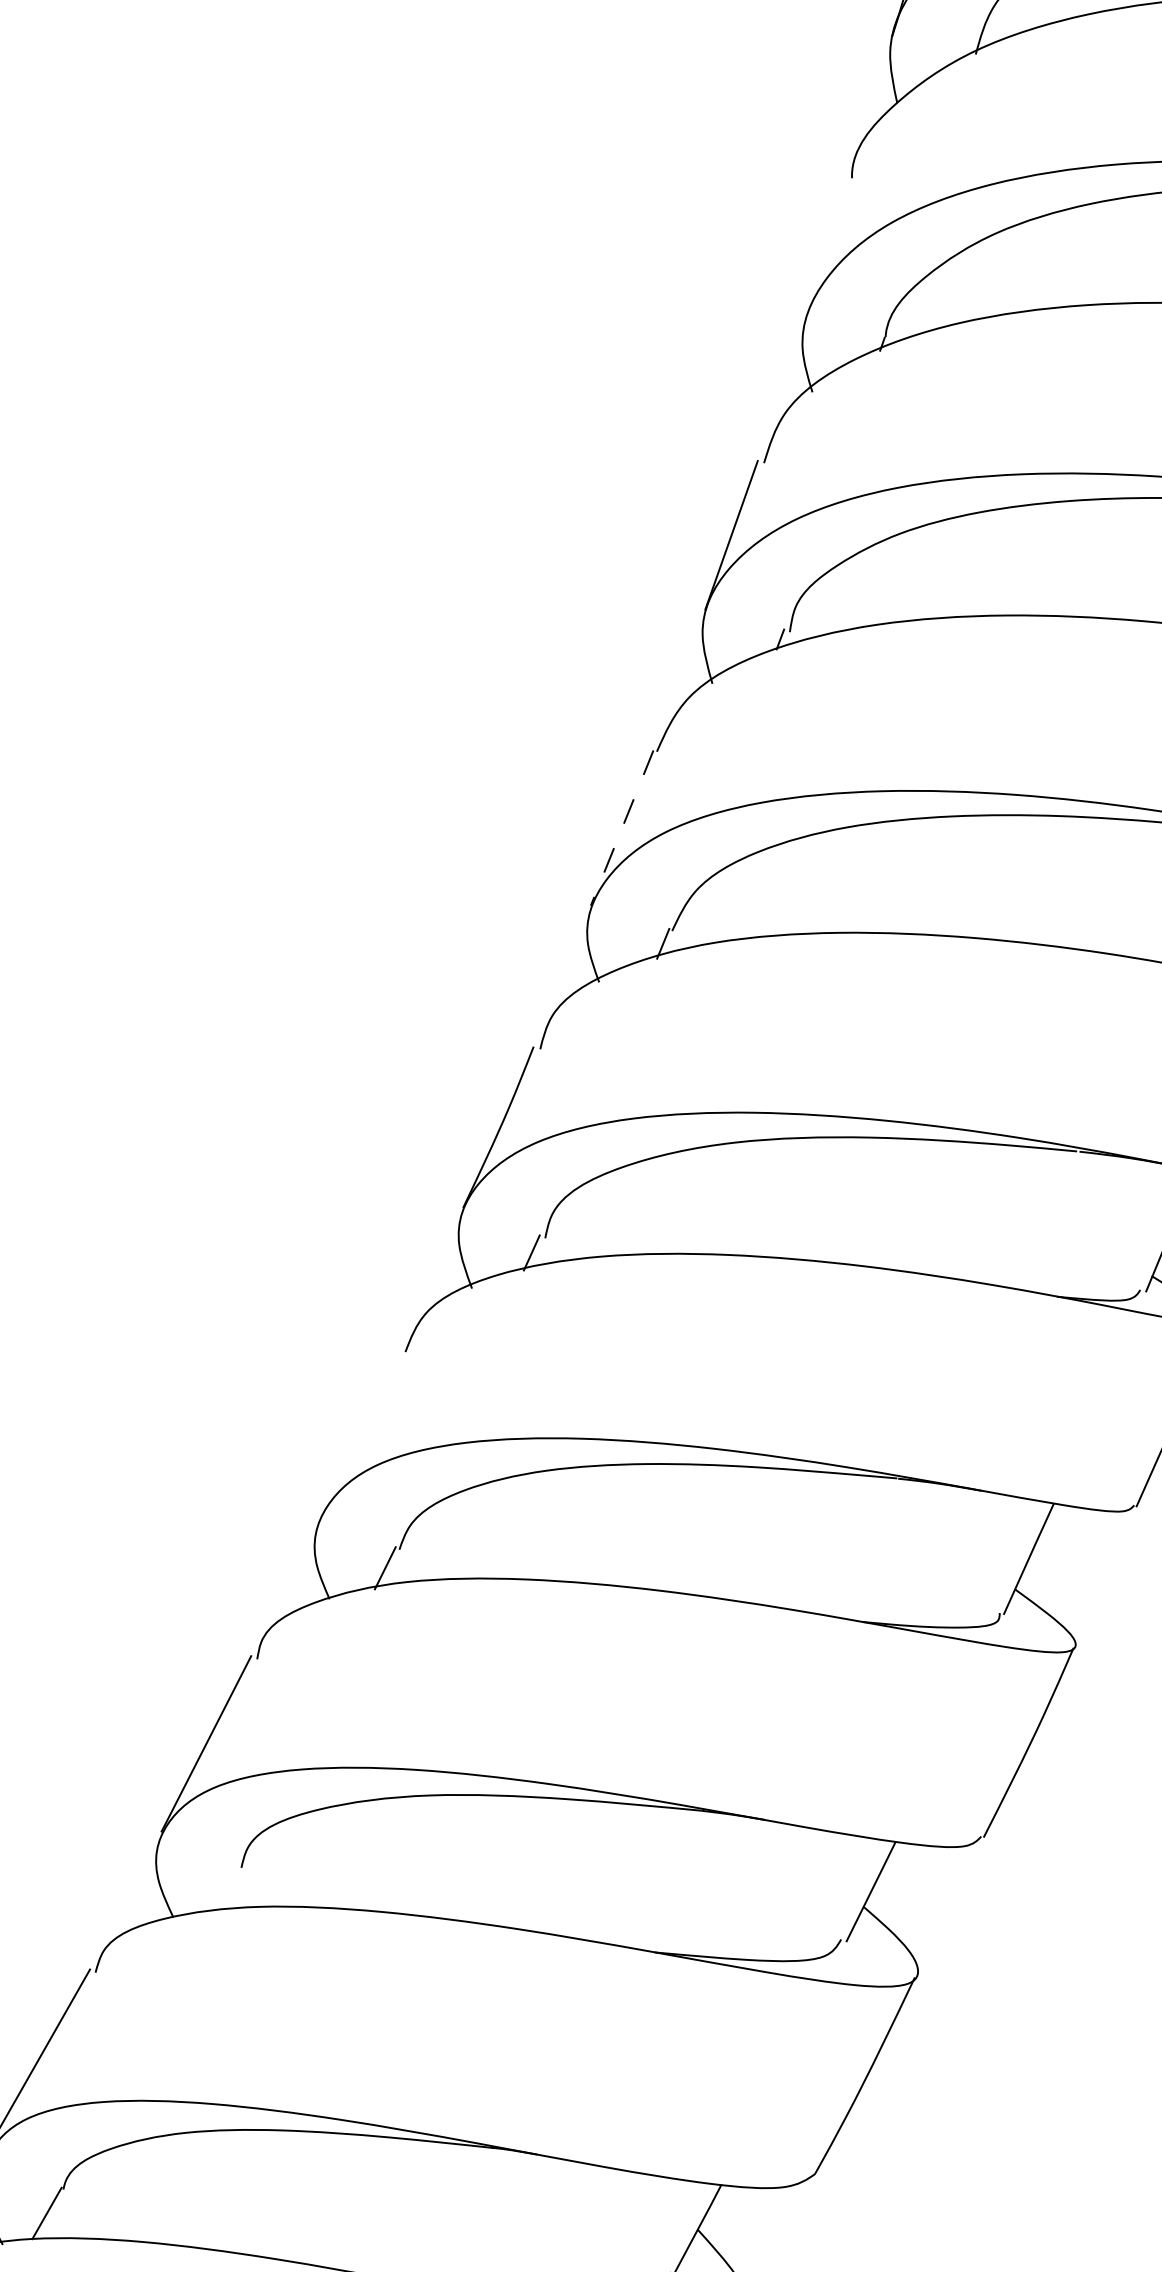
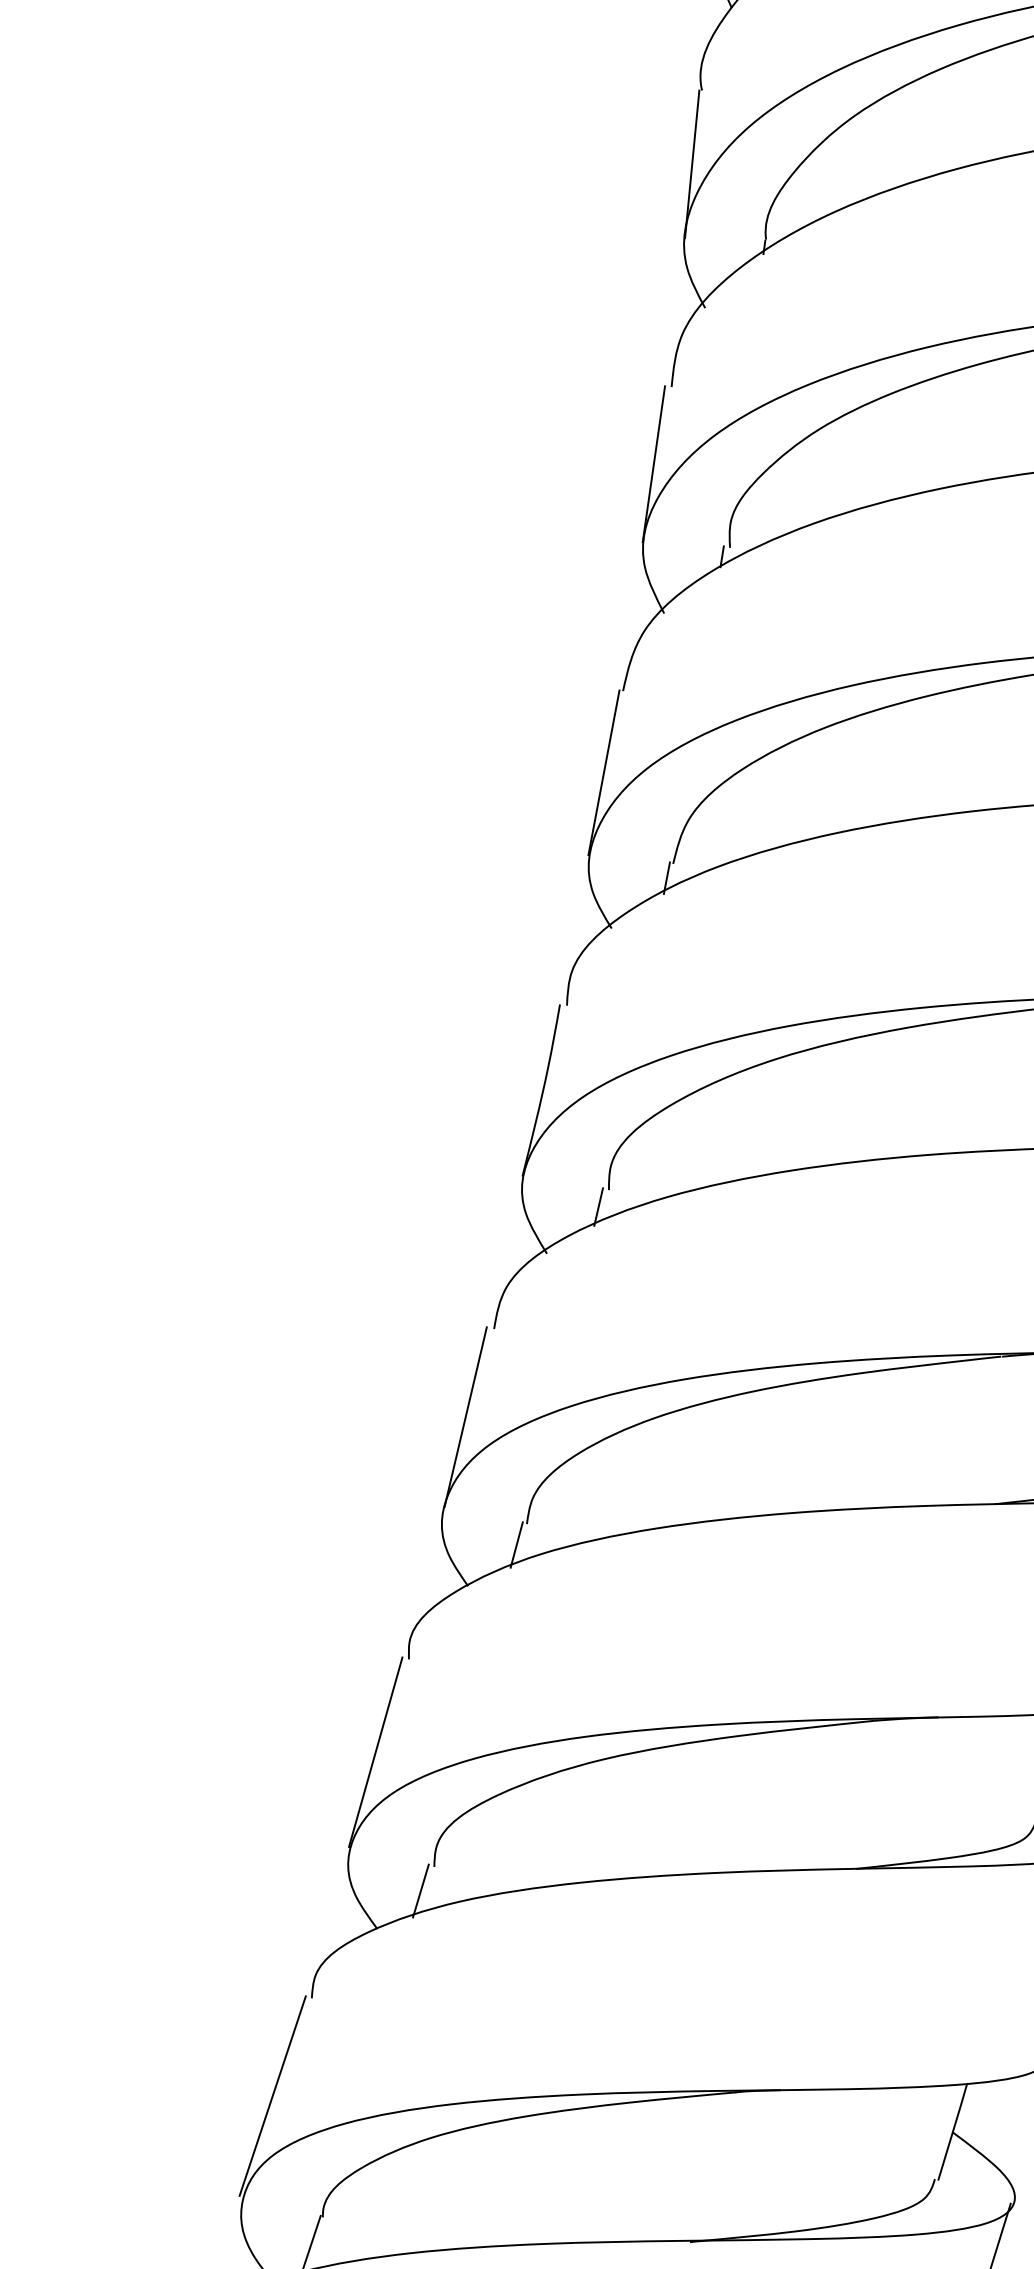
line: (827, 248) -> (691, 164), added
line: (622, 828) -> (604, 773), dashed -> solid
line: (360, 1432) -> (465, 1416), added
line: (223, 1888) -> (420, 1890), added

